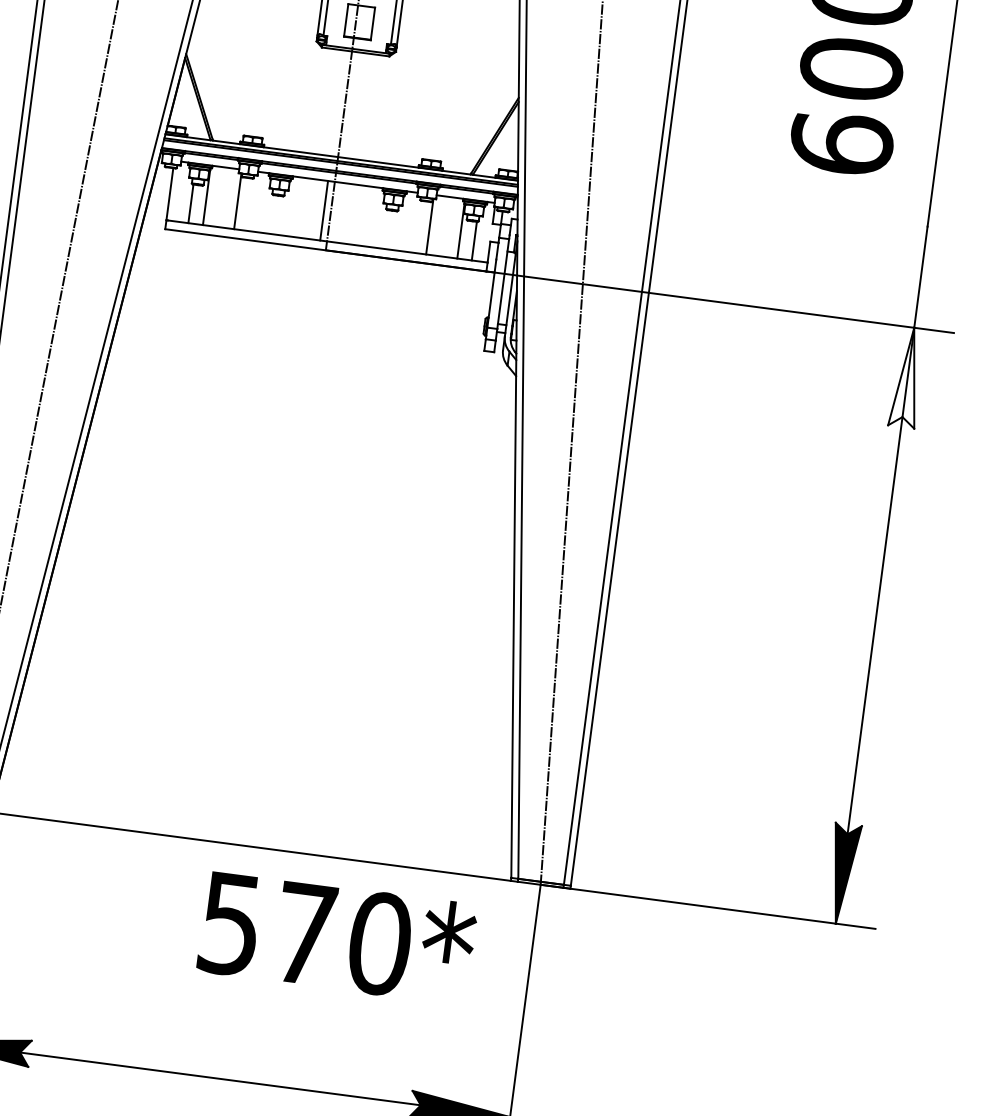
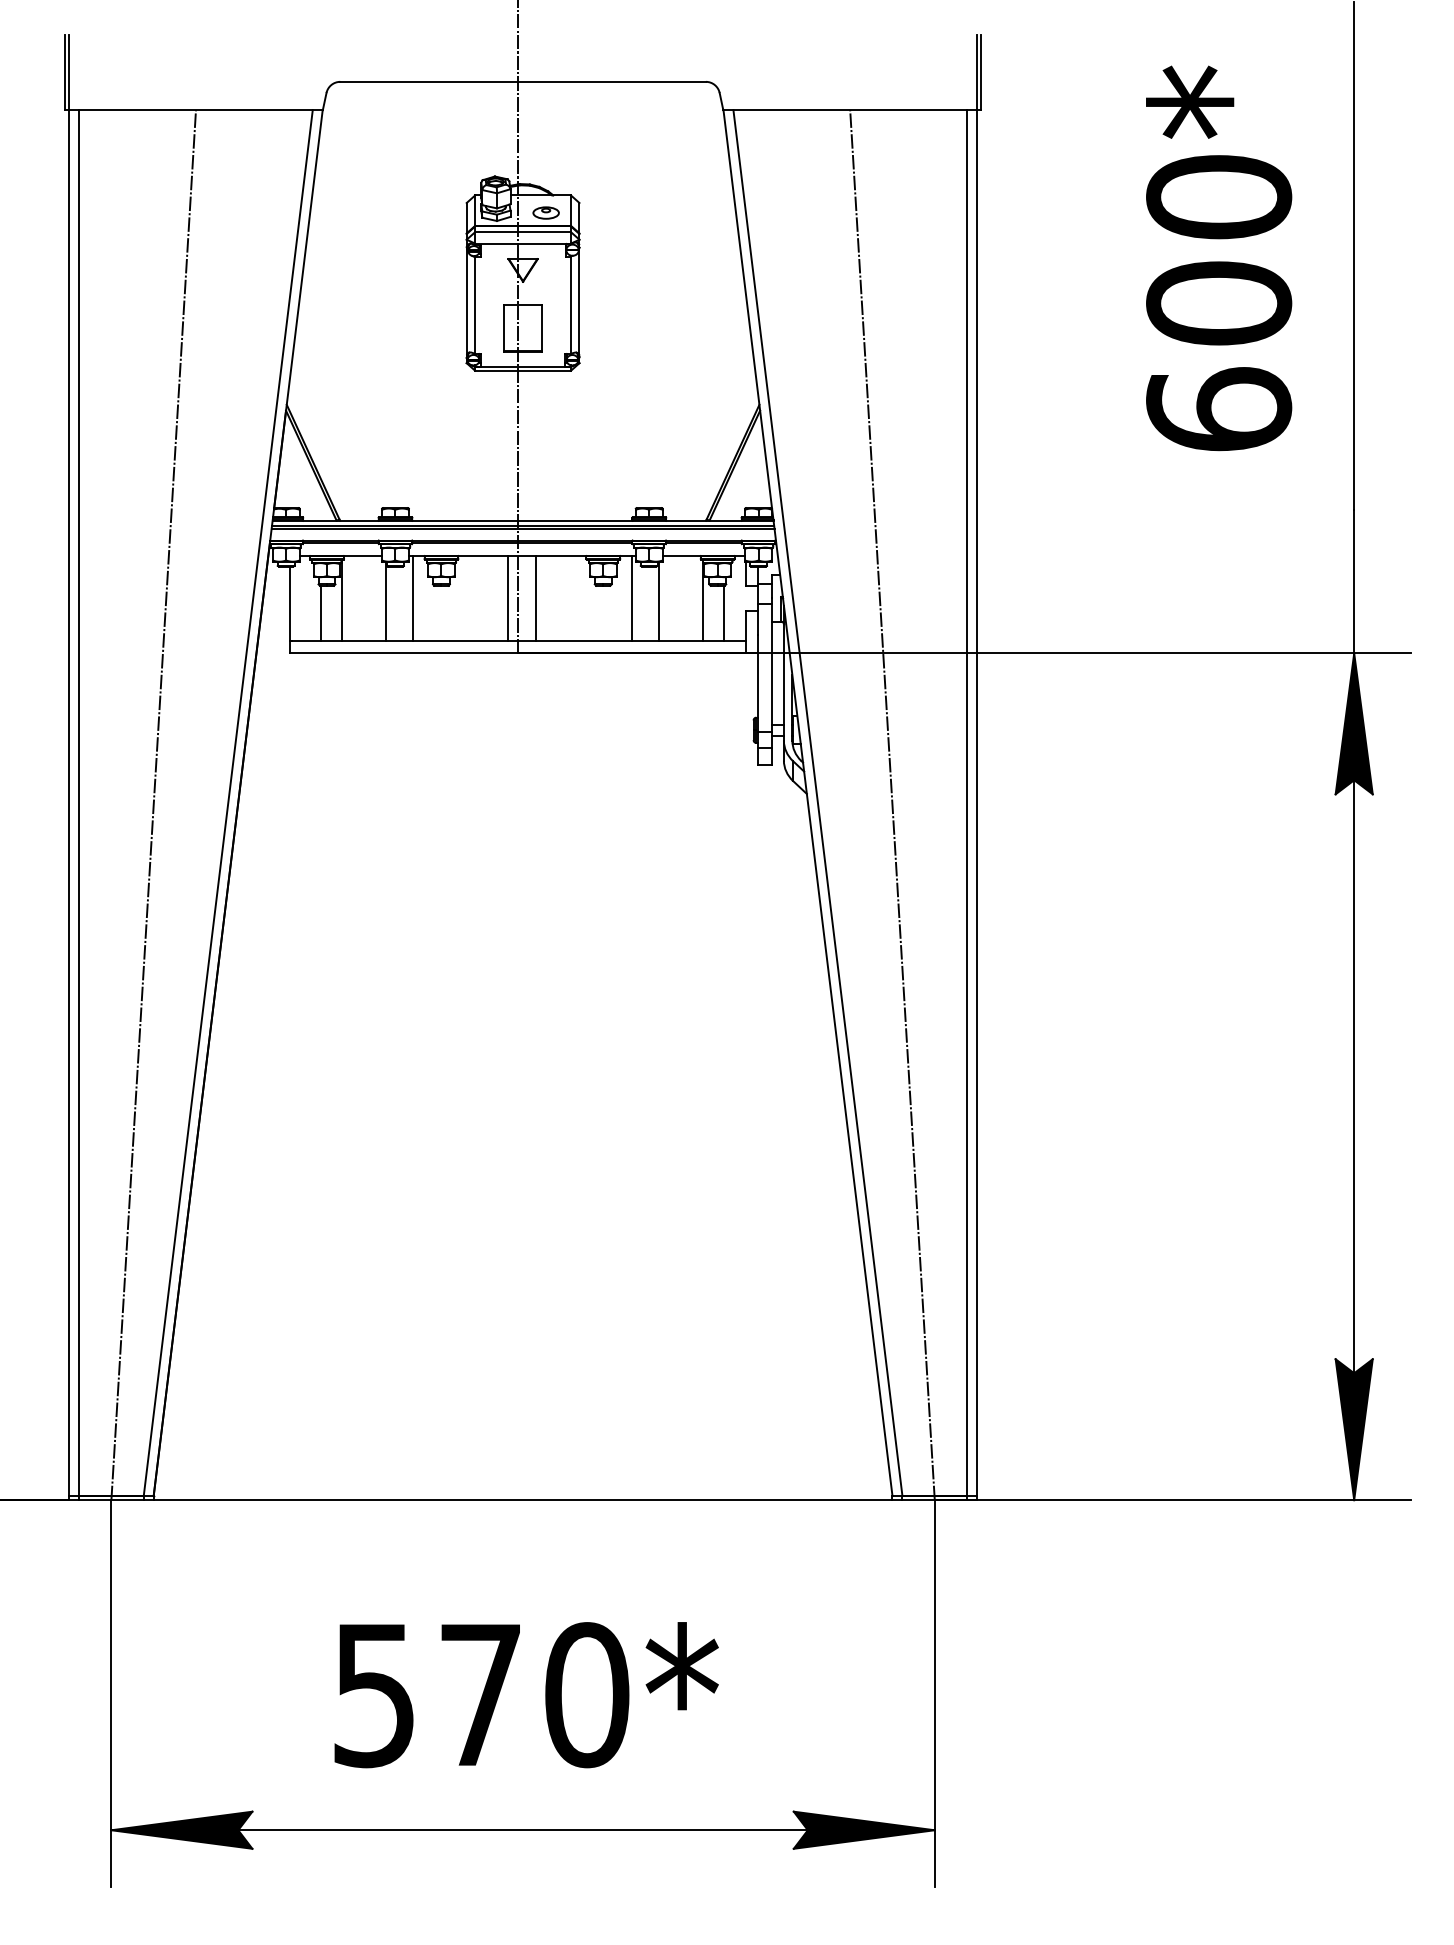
line: (256, 201) -> (412, 598), added
line: (343, 213) -> (536, 598), added
line: (410, 222) -> (631, 598), added
fill: (907, 377) -> (1353, 723), added
text: (337, 938) -> (526, 1695), moved

